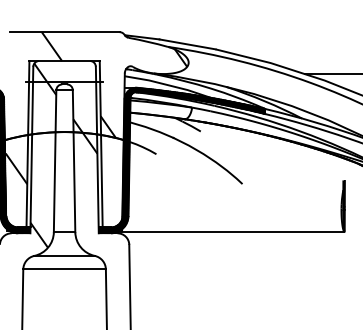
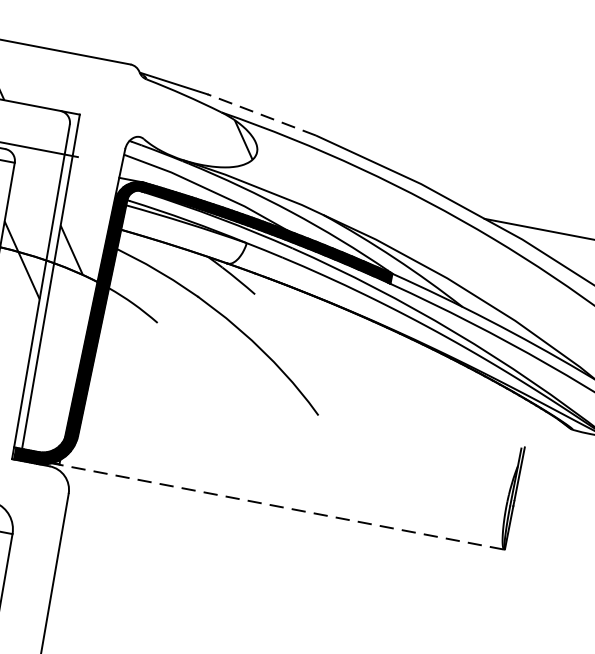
line: (187, 44) -> (261, 115), solid -> dashed
line: (231, 231) -> (278, 506), solid -> dashed

